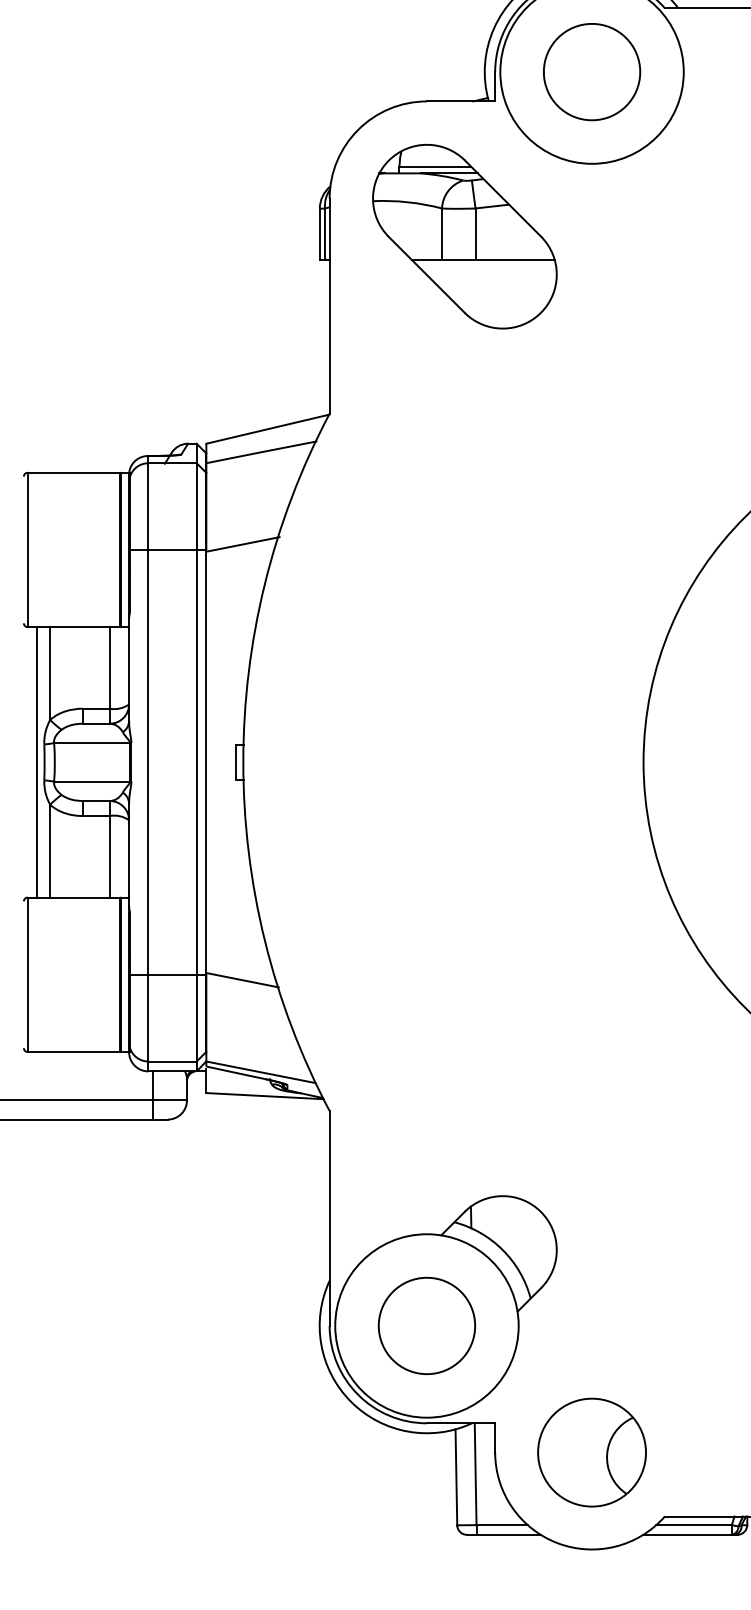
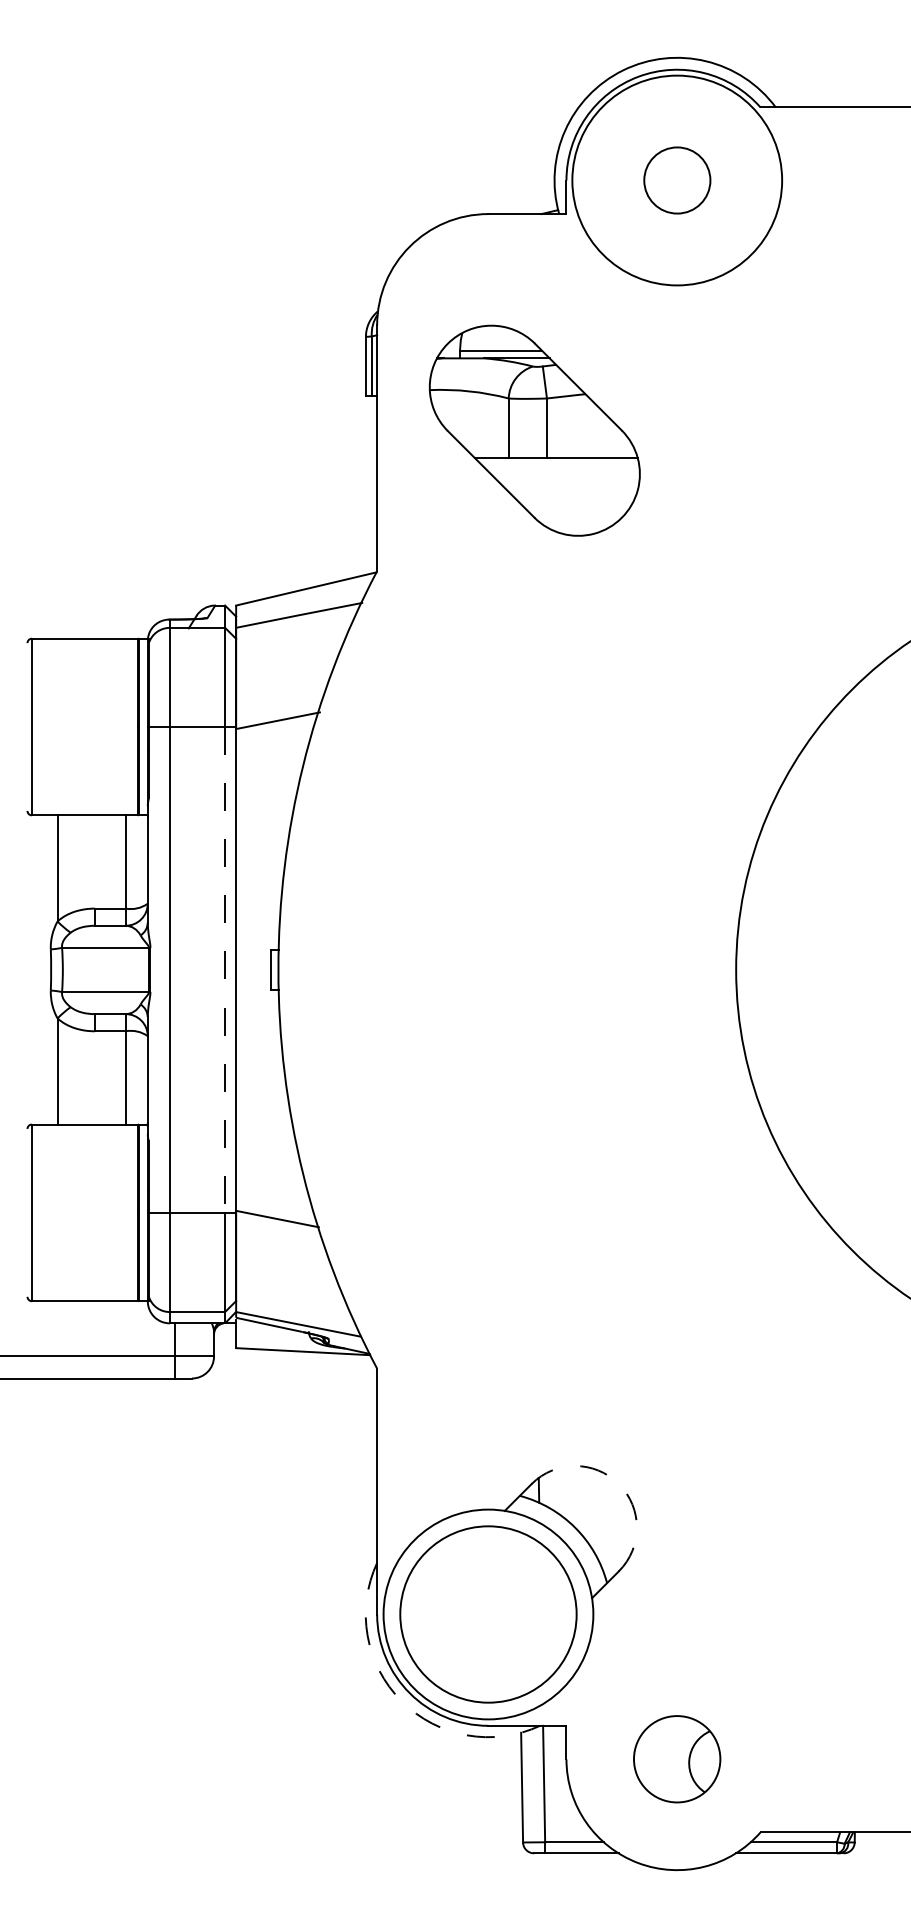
circle: (592, 72) -> (677, 180), size x0.6
part: (464, 236) -> (534, 430), moved
line: (36, 761) -> (41, 969), removed
line: (197, 761) -> (225, 969), solid -> dashed
arc: (540, 1212) -> (618, 1484), solid -> dashed
circle: (427, 1325) -> (488, 1614), size x1.6
arc: (350, 1402) -> (401, 1701), solid -> dashed
part: (591, 1451) -> (676, 1758), size x0.7

